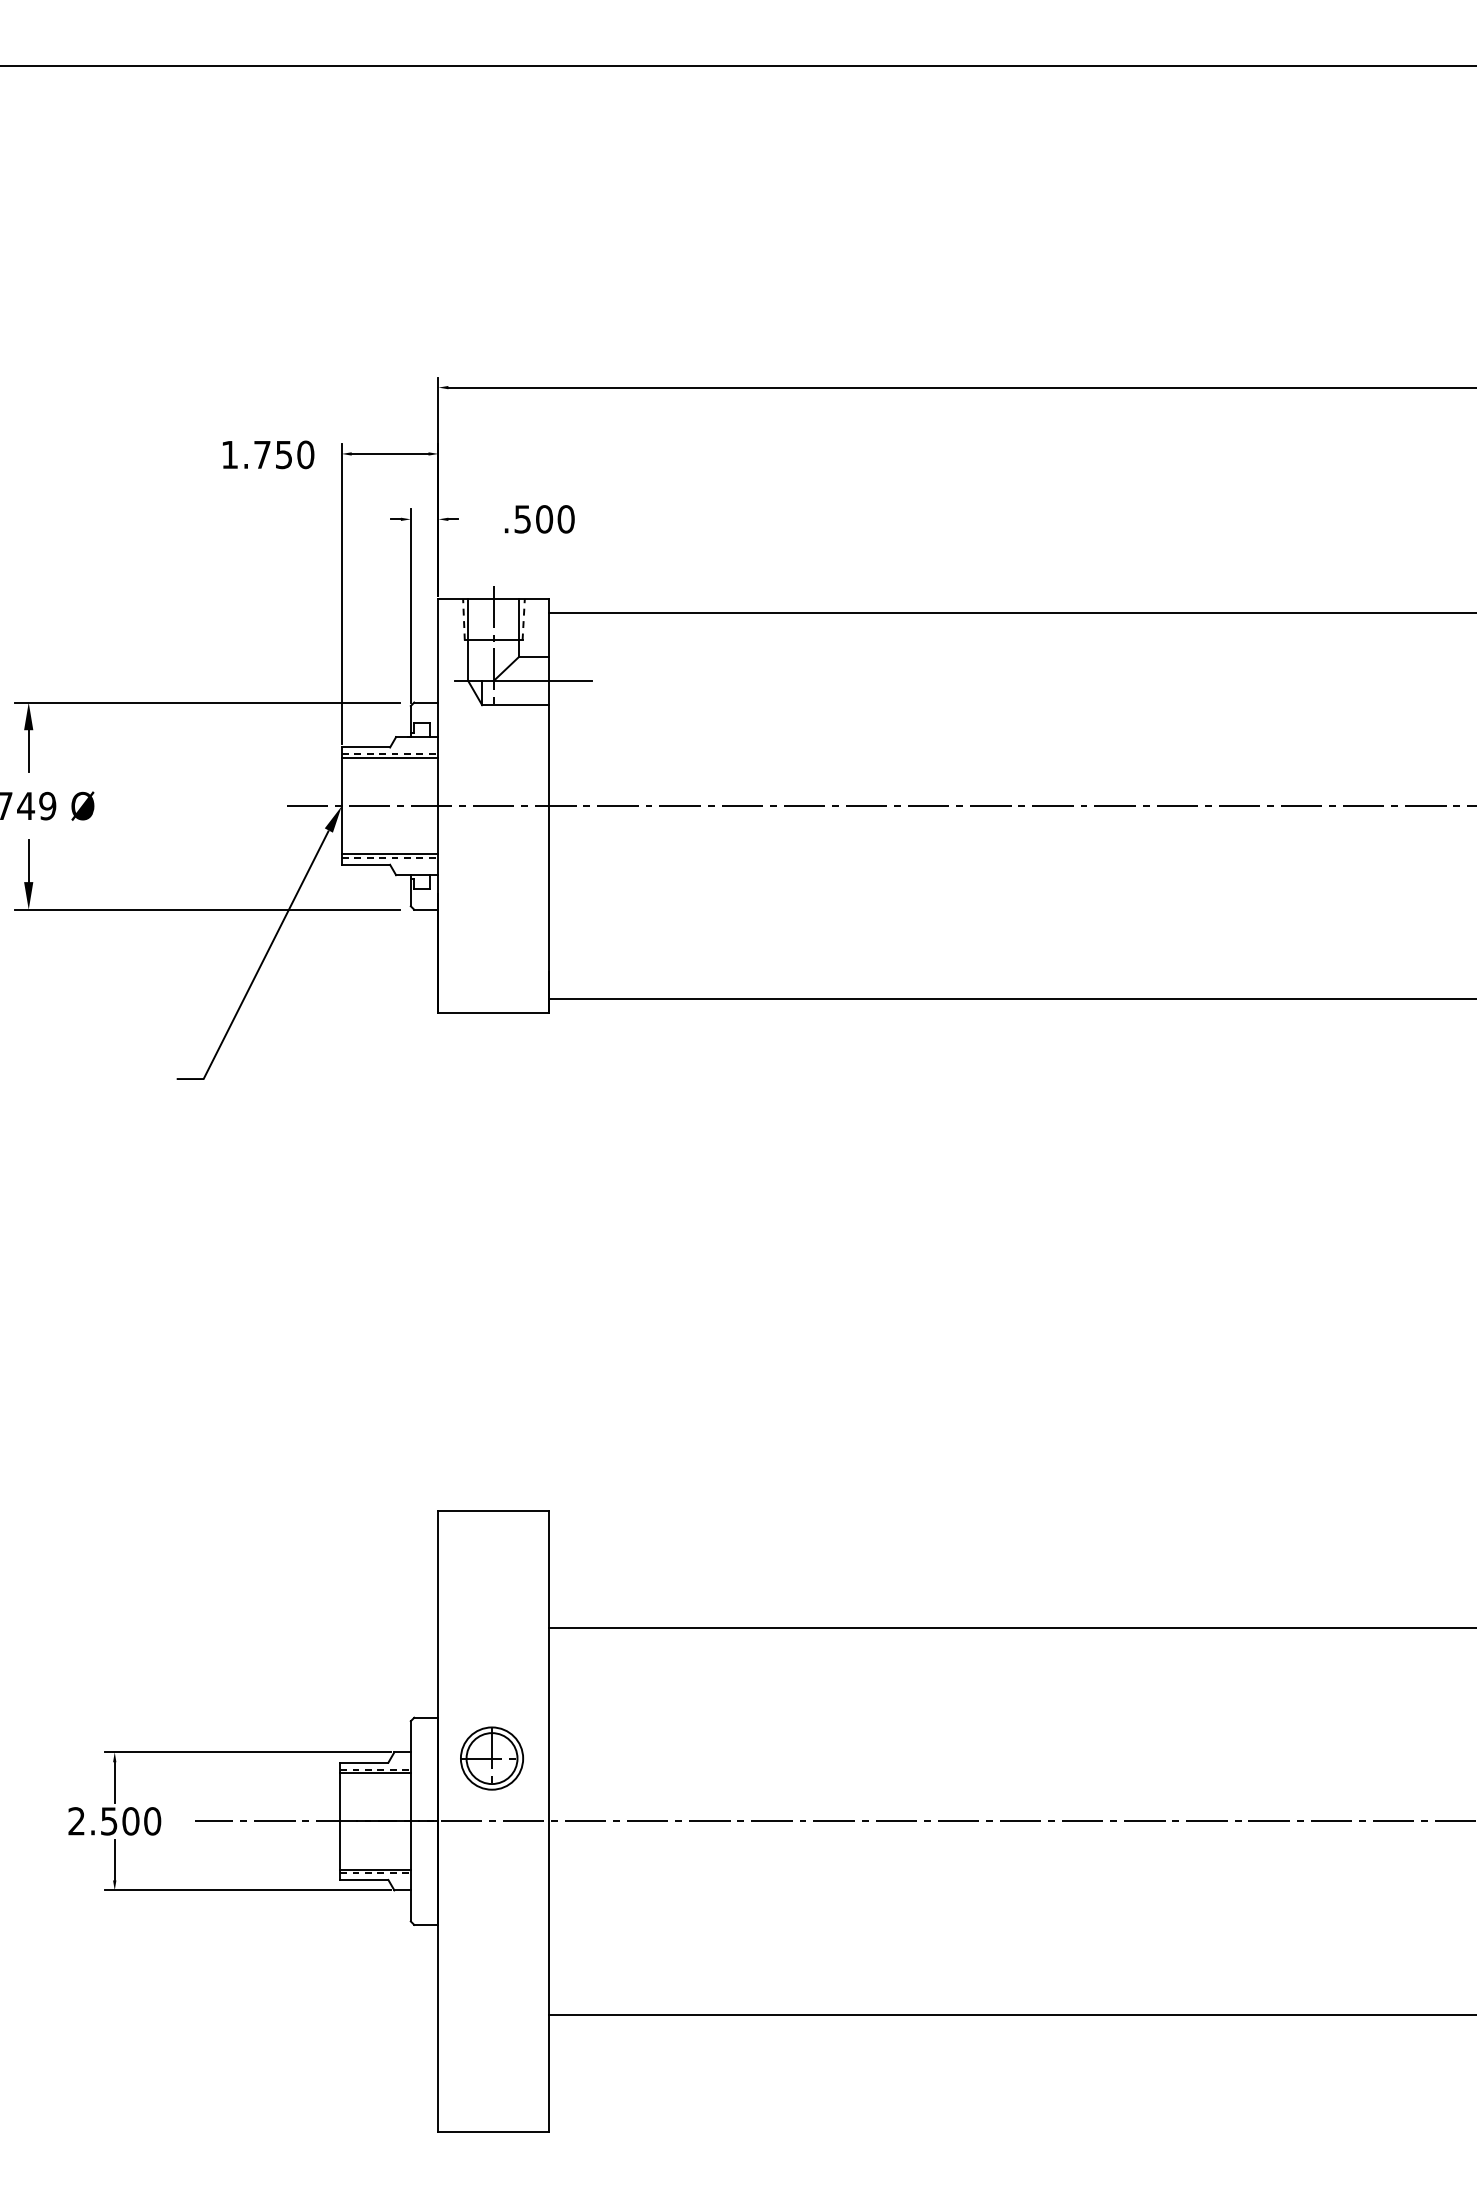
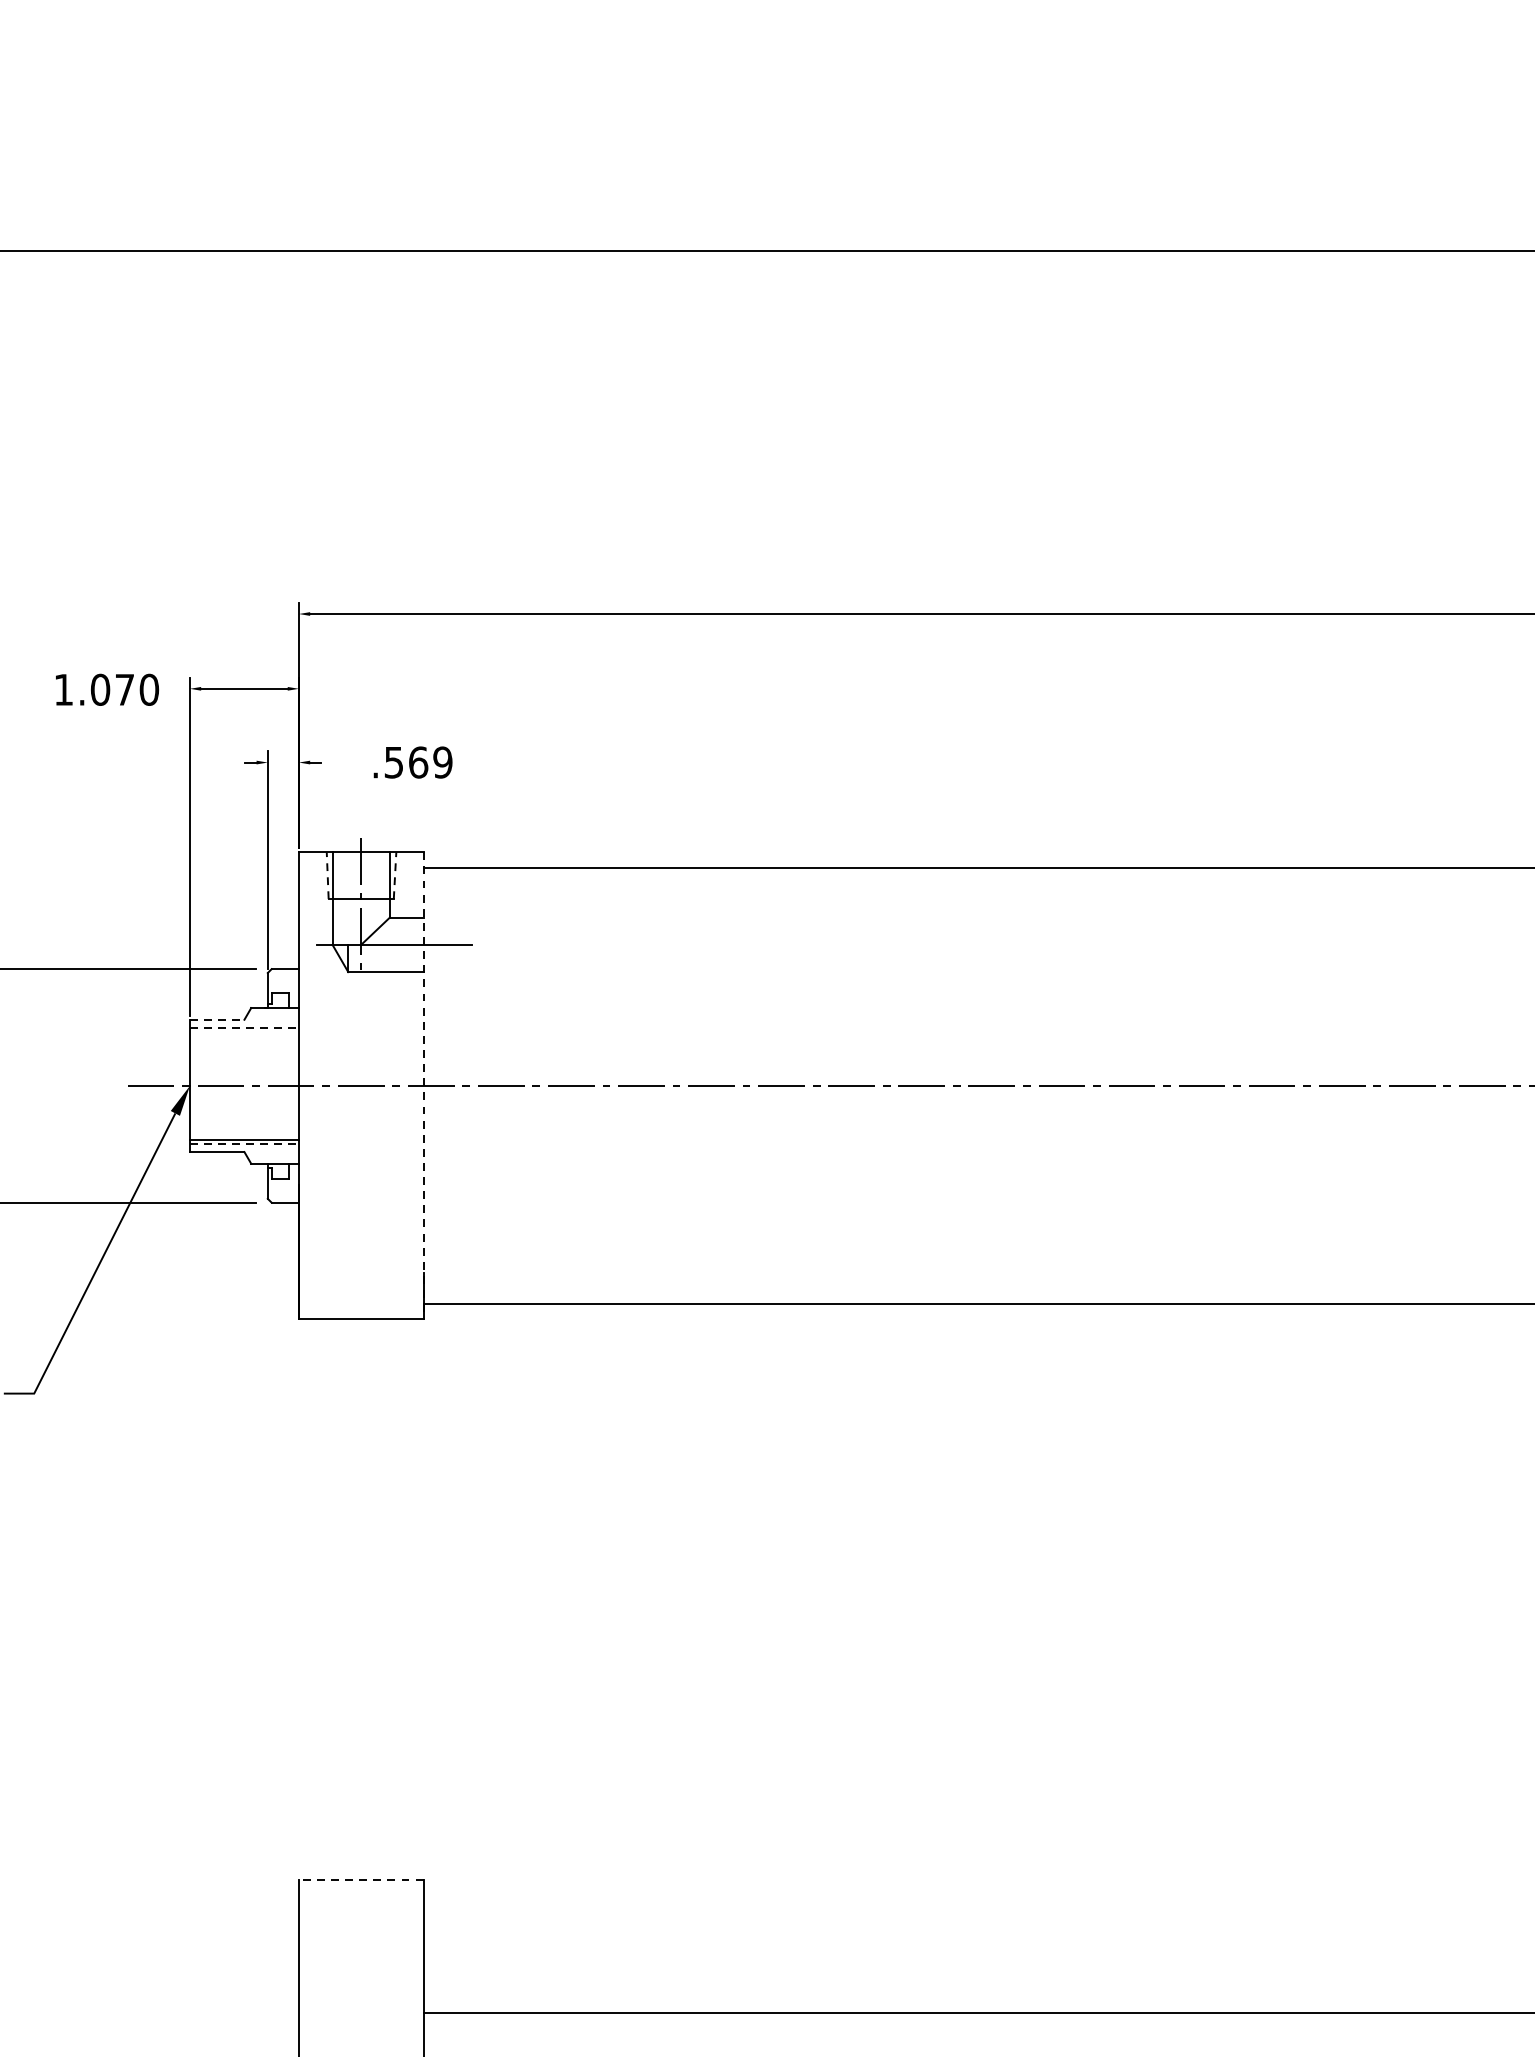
text: (273, 454) -> (112, 689), 1.750 -> 1.070
text: (555, 519) -> (430, 762), .500 -> .569
line: (366, 747) -> (217, 1019), solid -> dashed
line: (389, 757) -> (243, 1031), removed
line: (548, 806) -> (423, 1086), solid -> dashed
line: (493, 1510) -> (361, 1880), solid -> dashed

